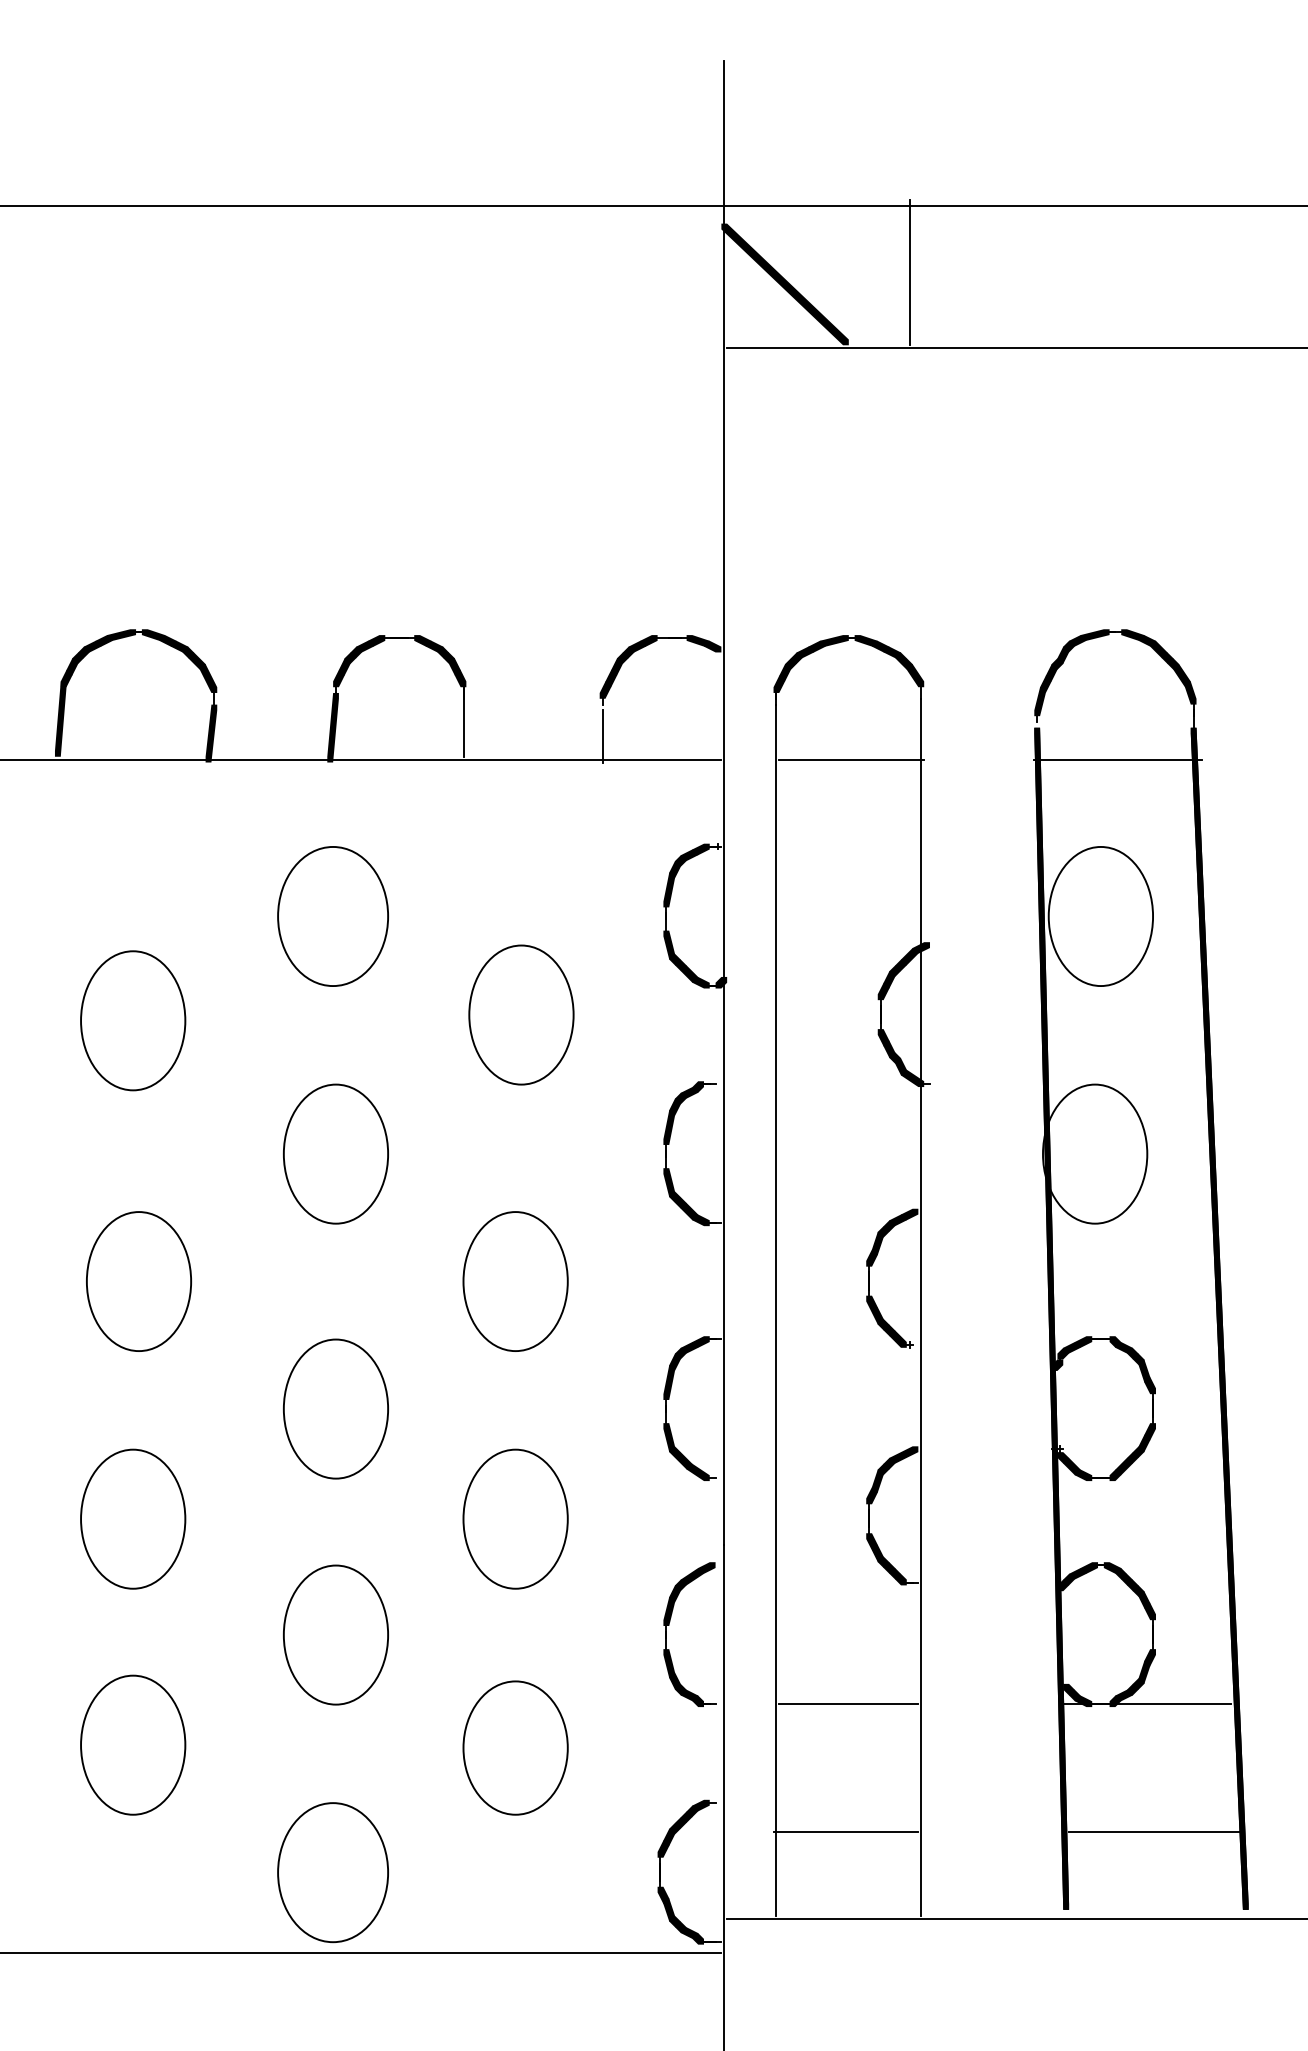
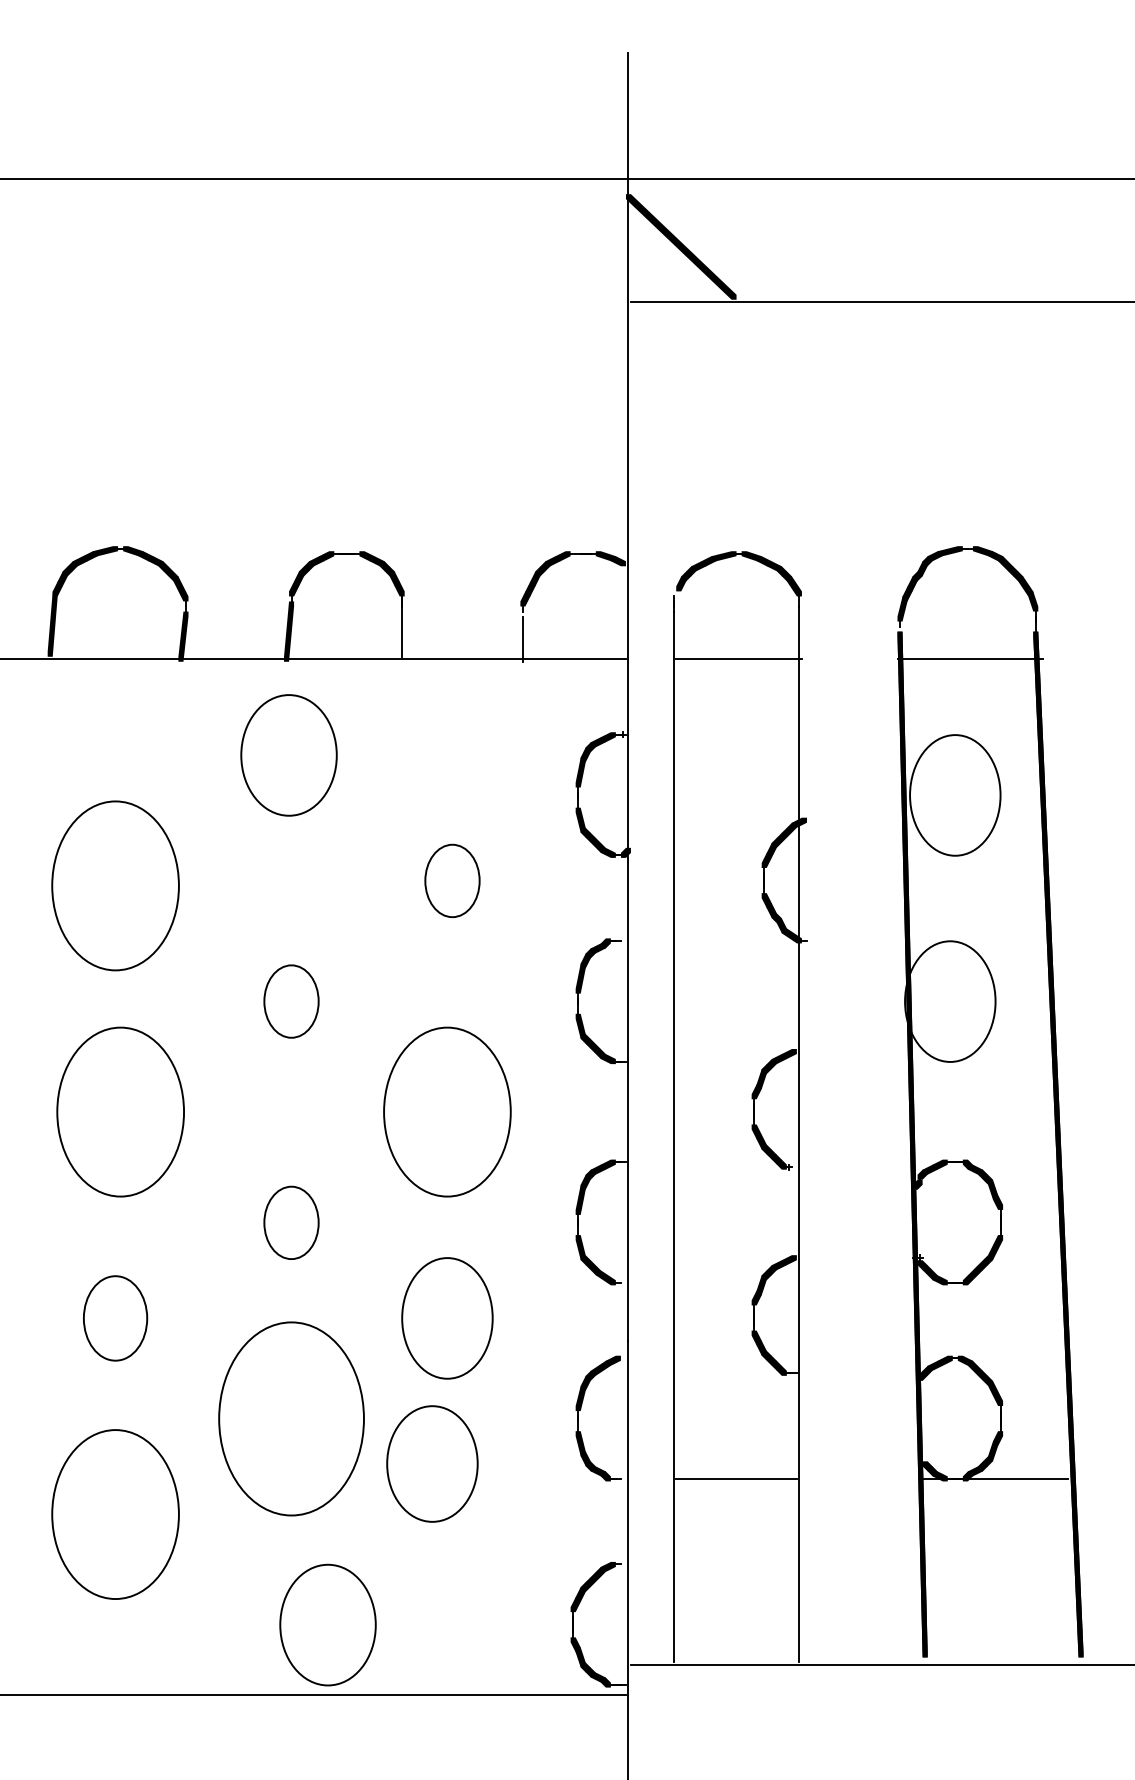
line: (909, 272) -> (789, 236), removed
fill: (779, 683) -> (676, 593), removed
part: (332, 916) -> (288, 755), moved
part: (521, 1014) -> (452, 880), size x0.6
part: (133, 1020) -> (115, 885), size x1.4
part: (335, 1153) -> (291, 1001), size x0.6
part: (138, 1281) -> (120, 1112), size x1.4
part: (515, 1281) -> (447, 1112), size x1.4
part: (335, 1408) -> (291, 1222), size x0.6
part: (133, 1519) -> (115, 1318), size x0.7
part: (335, 1634) -> (291, 1418), size x1.6
part: (133, 1745) -> (115, 1514), size x1.4
part: (515, 1747) -> (432, 1463), moved
line: (845, 1831) -> (733, 1589), removed
line: (1155, 1831) -> (1002, 1589), removed
part: (332, 1871) -> (327, 1624), moved

